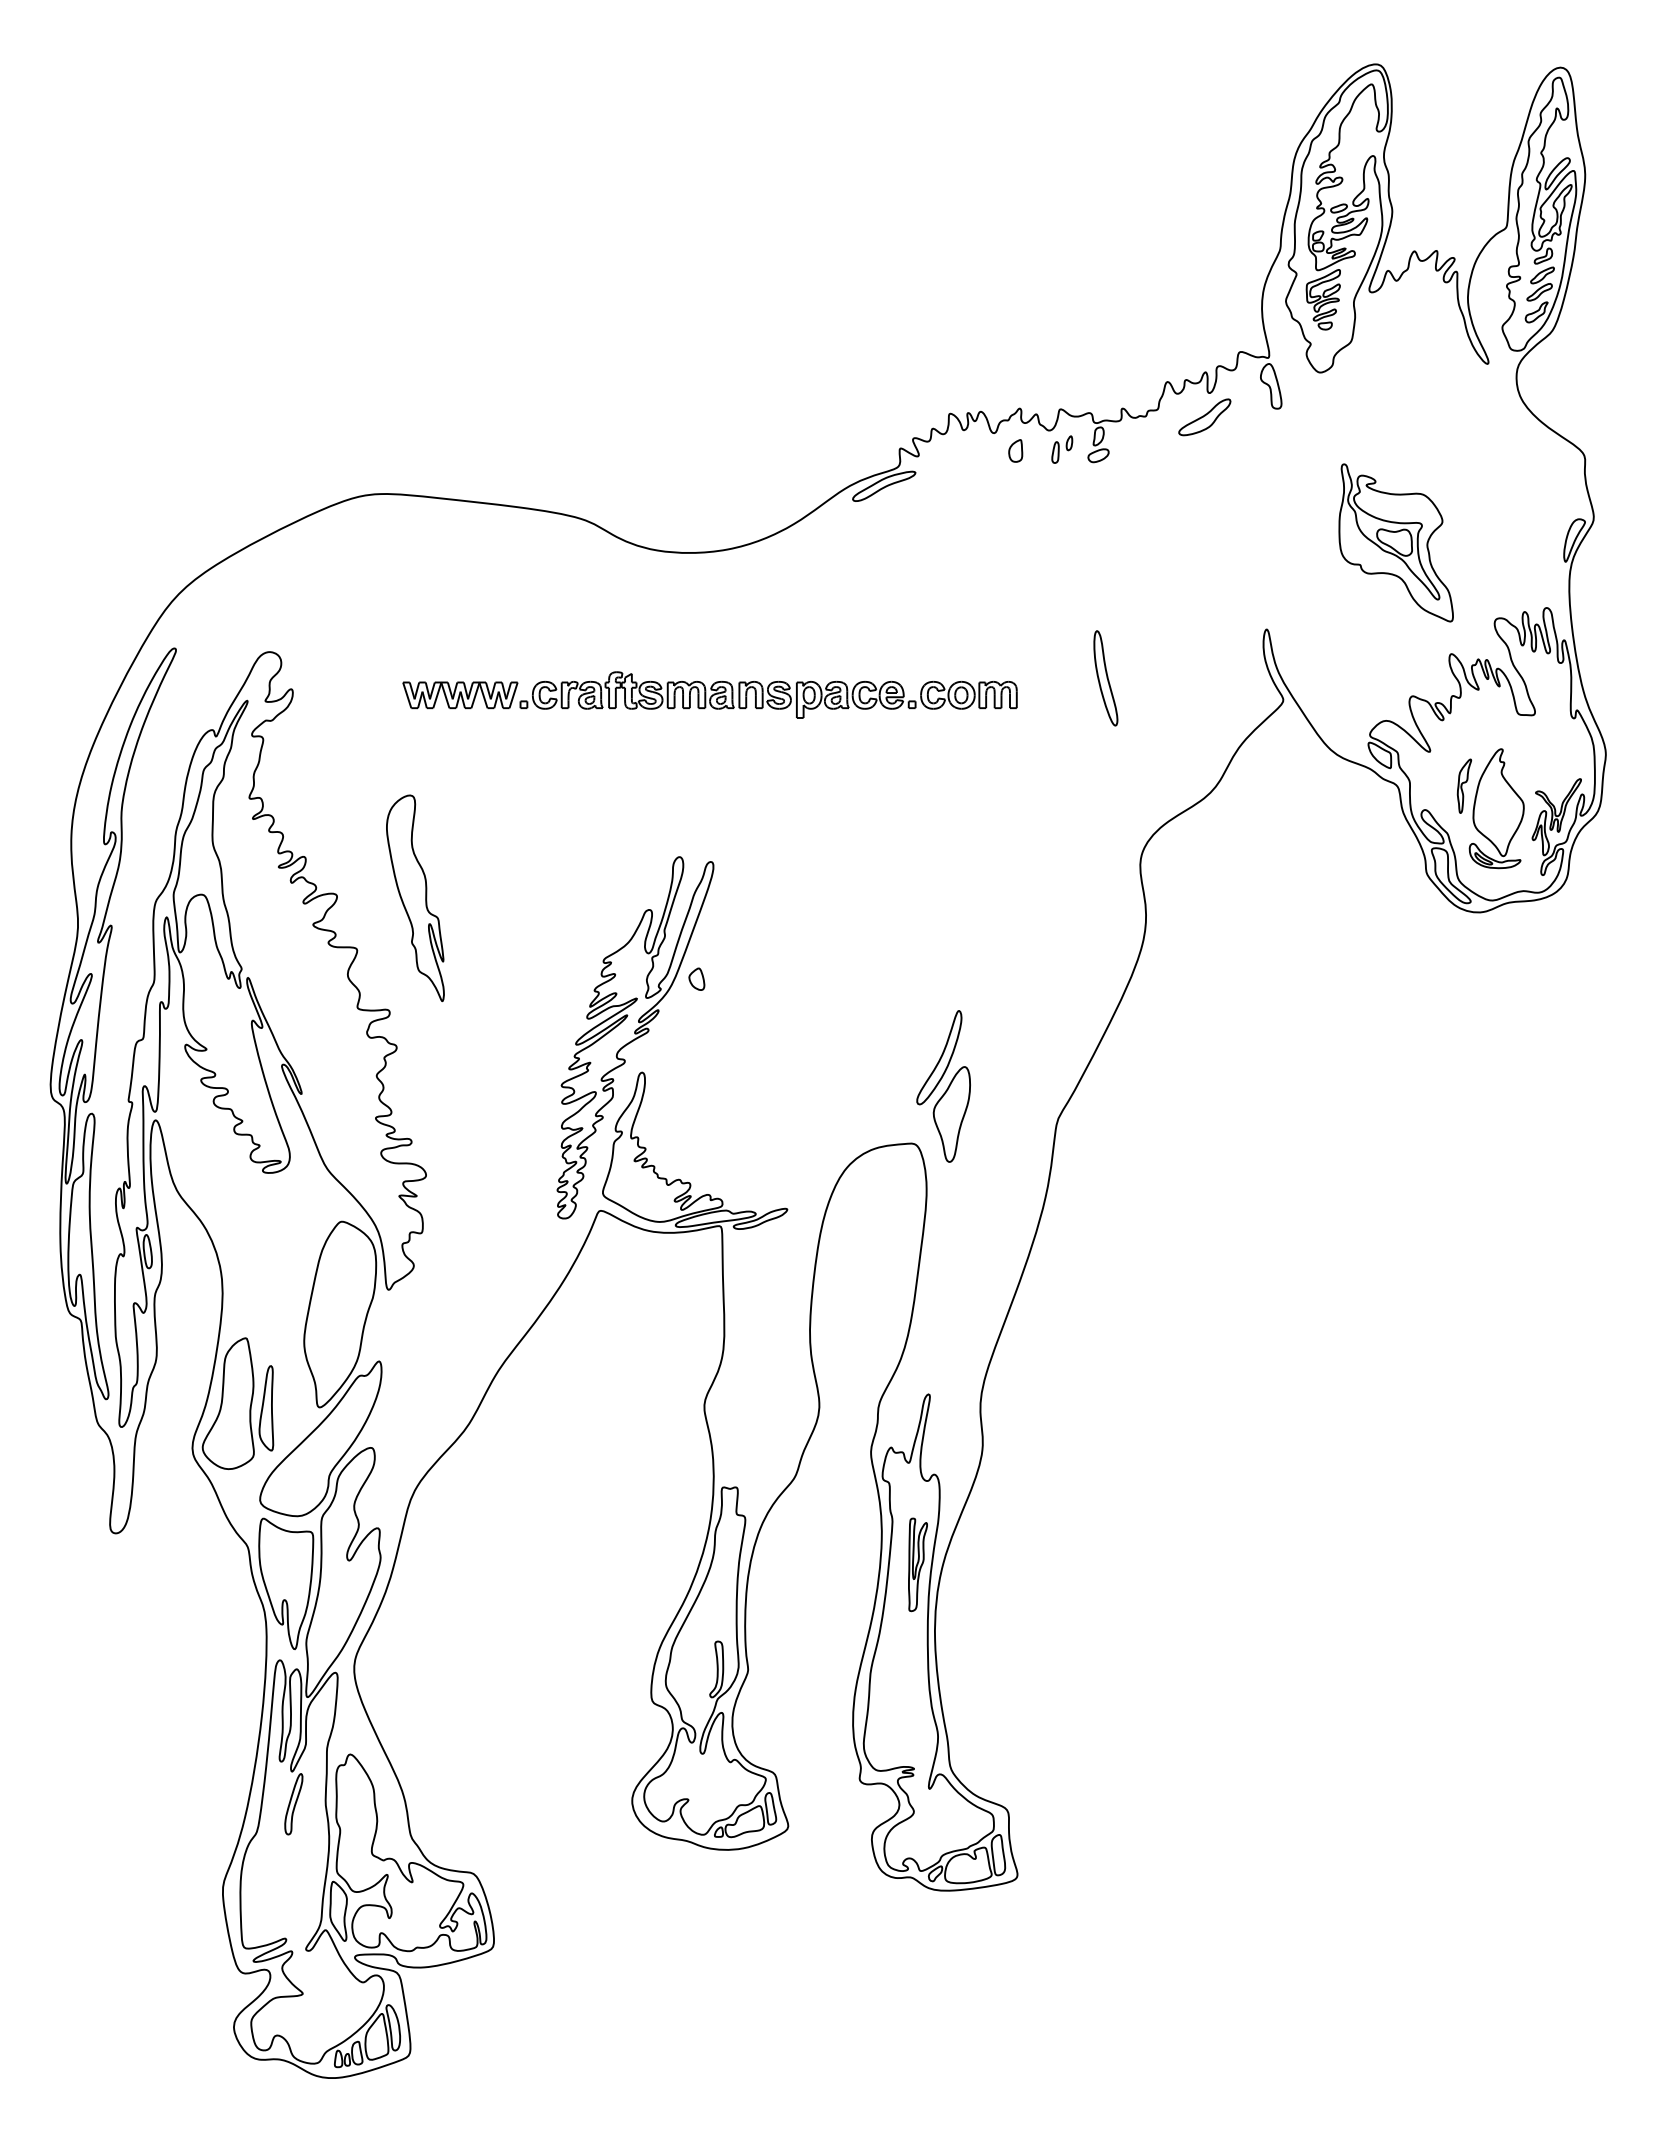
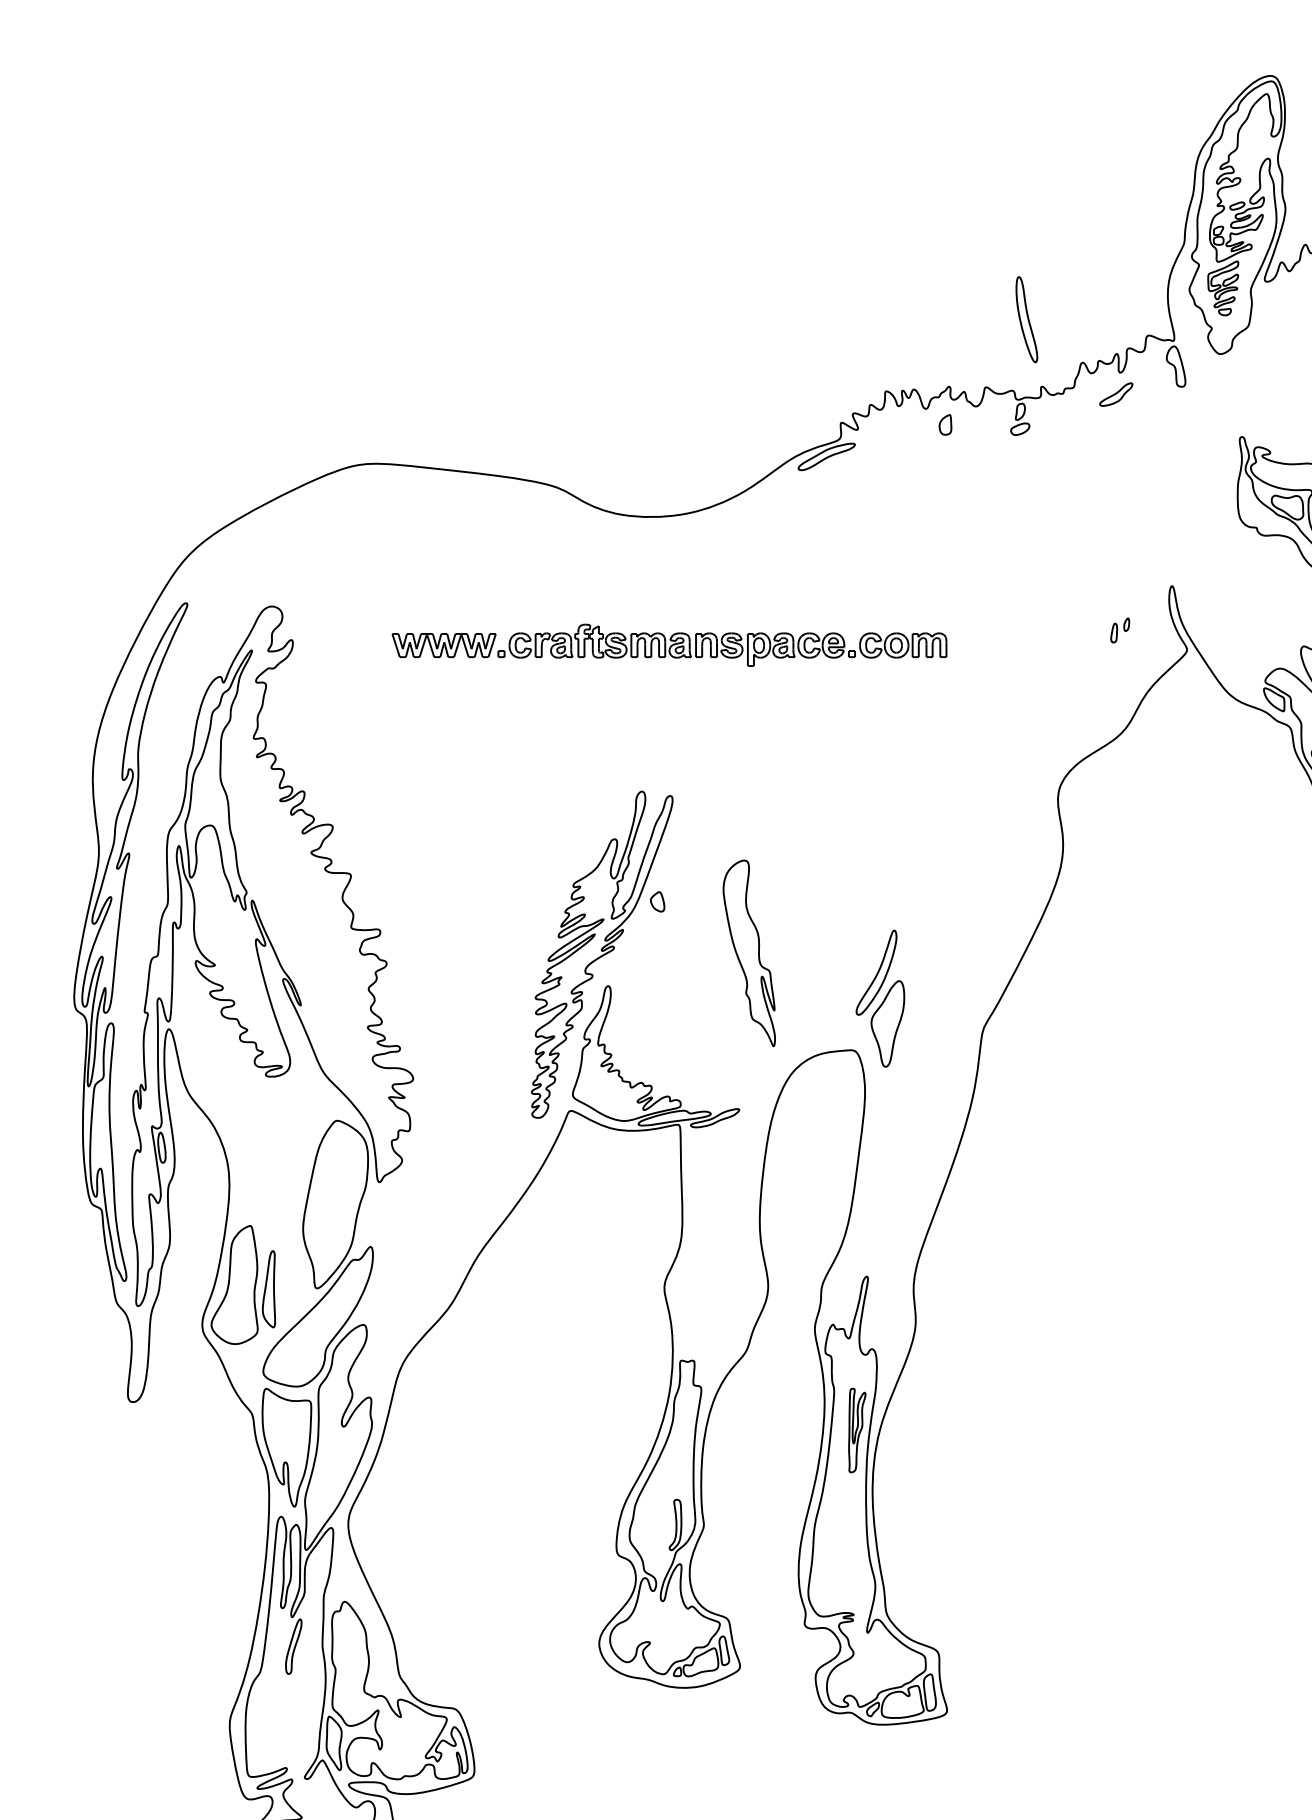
part: (1204, 417) -> (1115, 394), size x0.7
part: (1062, 449) -> (1120, 630), moved
part: (1105, 678) -> (1026, 319), moved
part: (415, 898) -> (749, 953), moved

